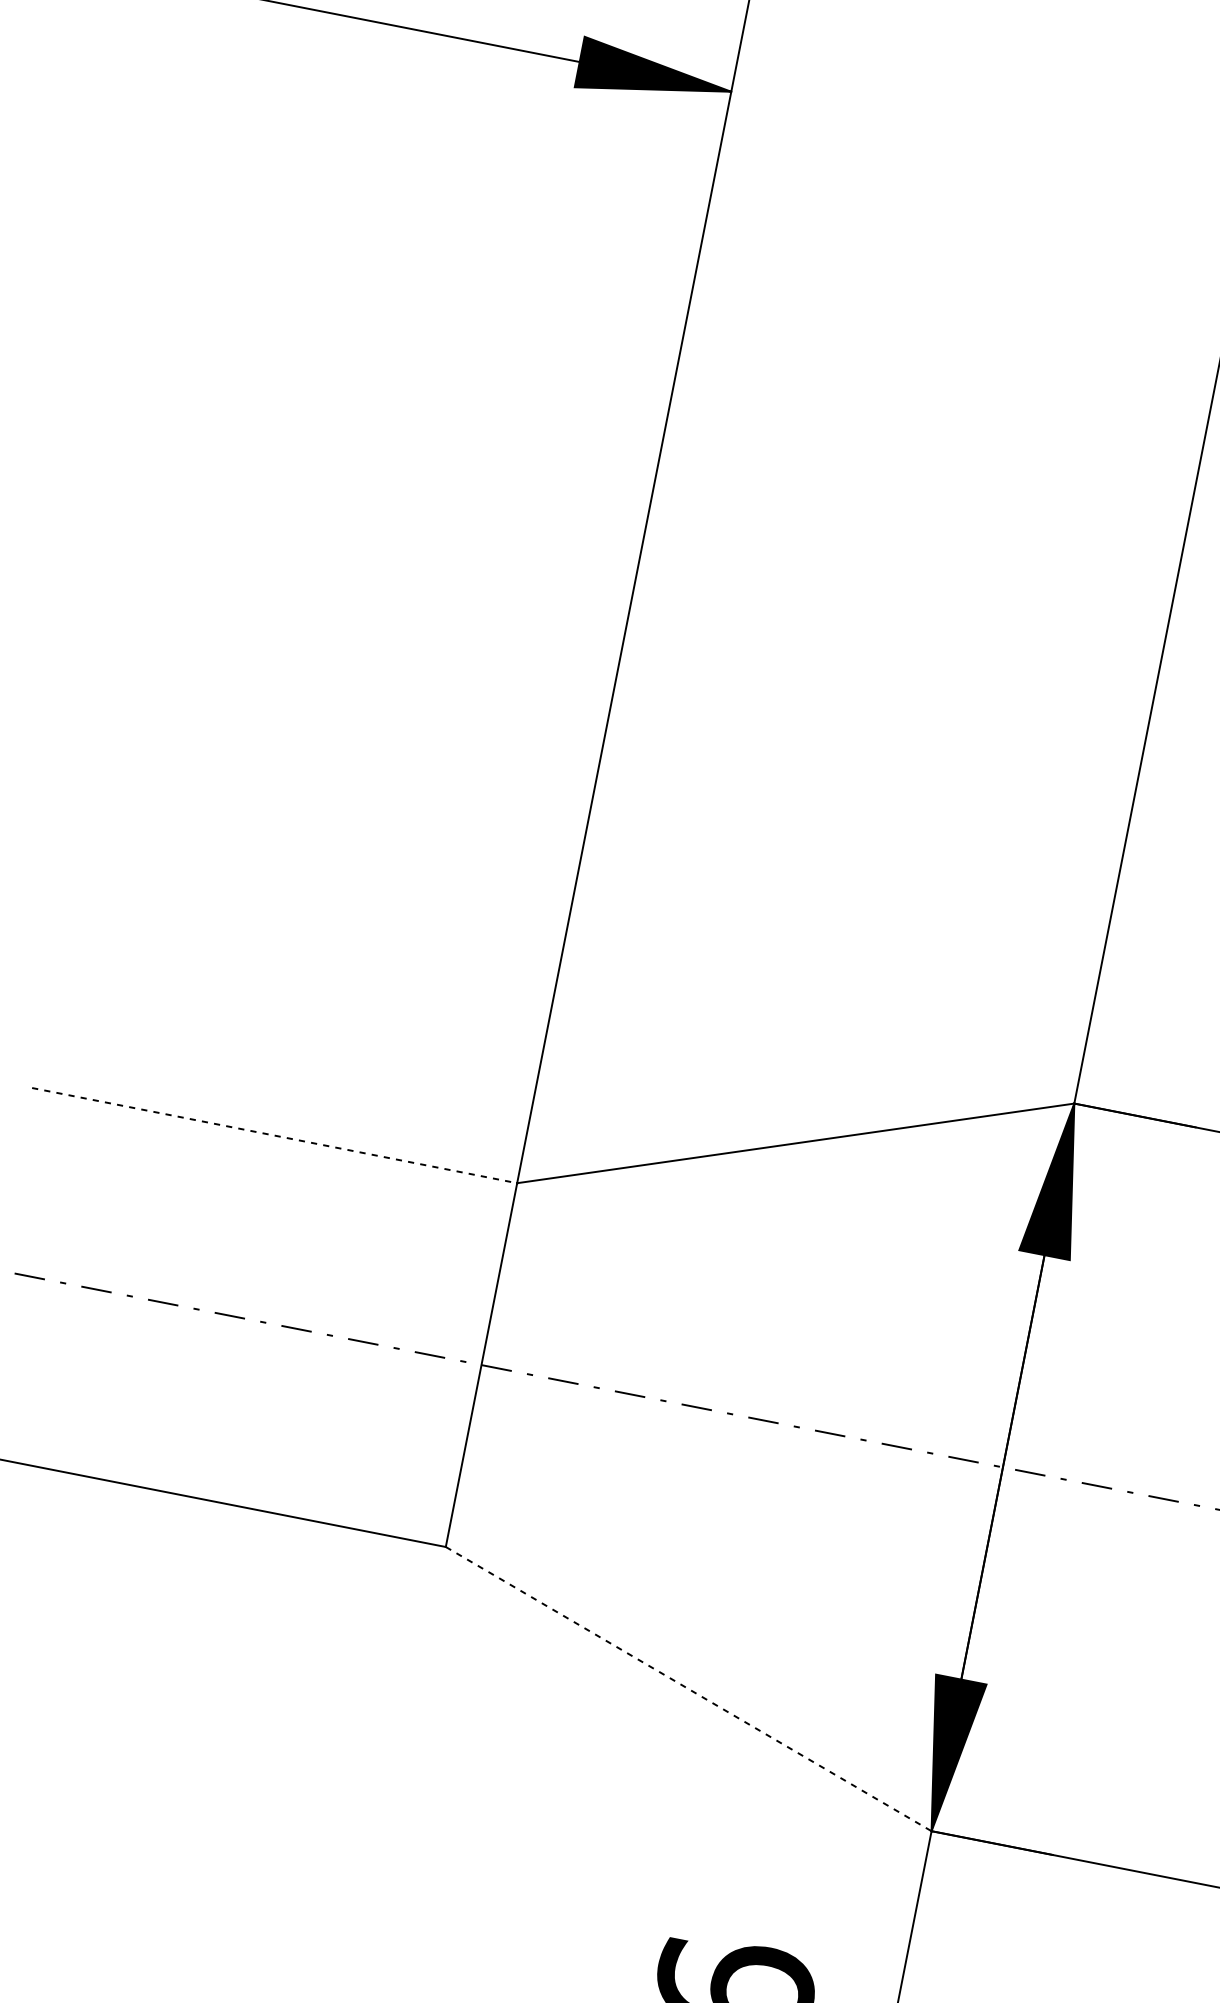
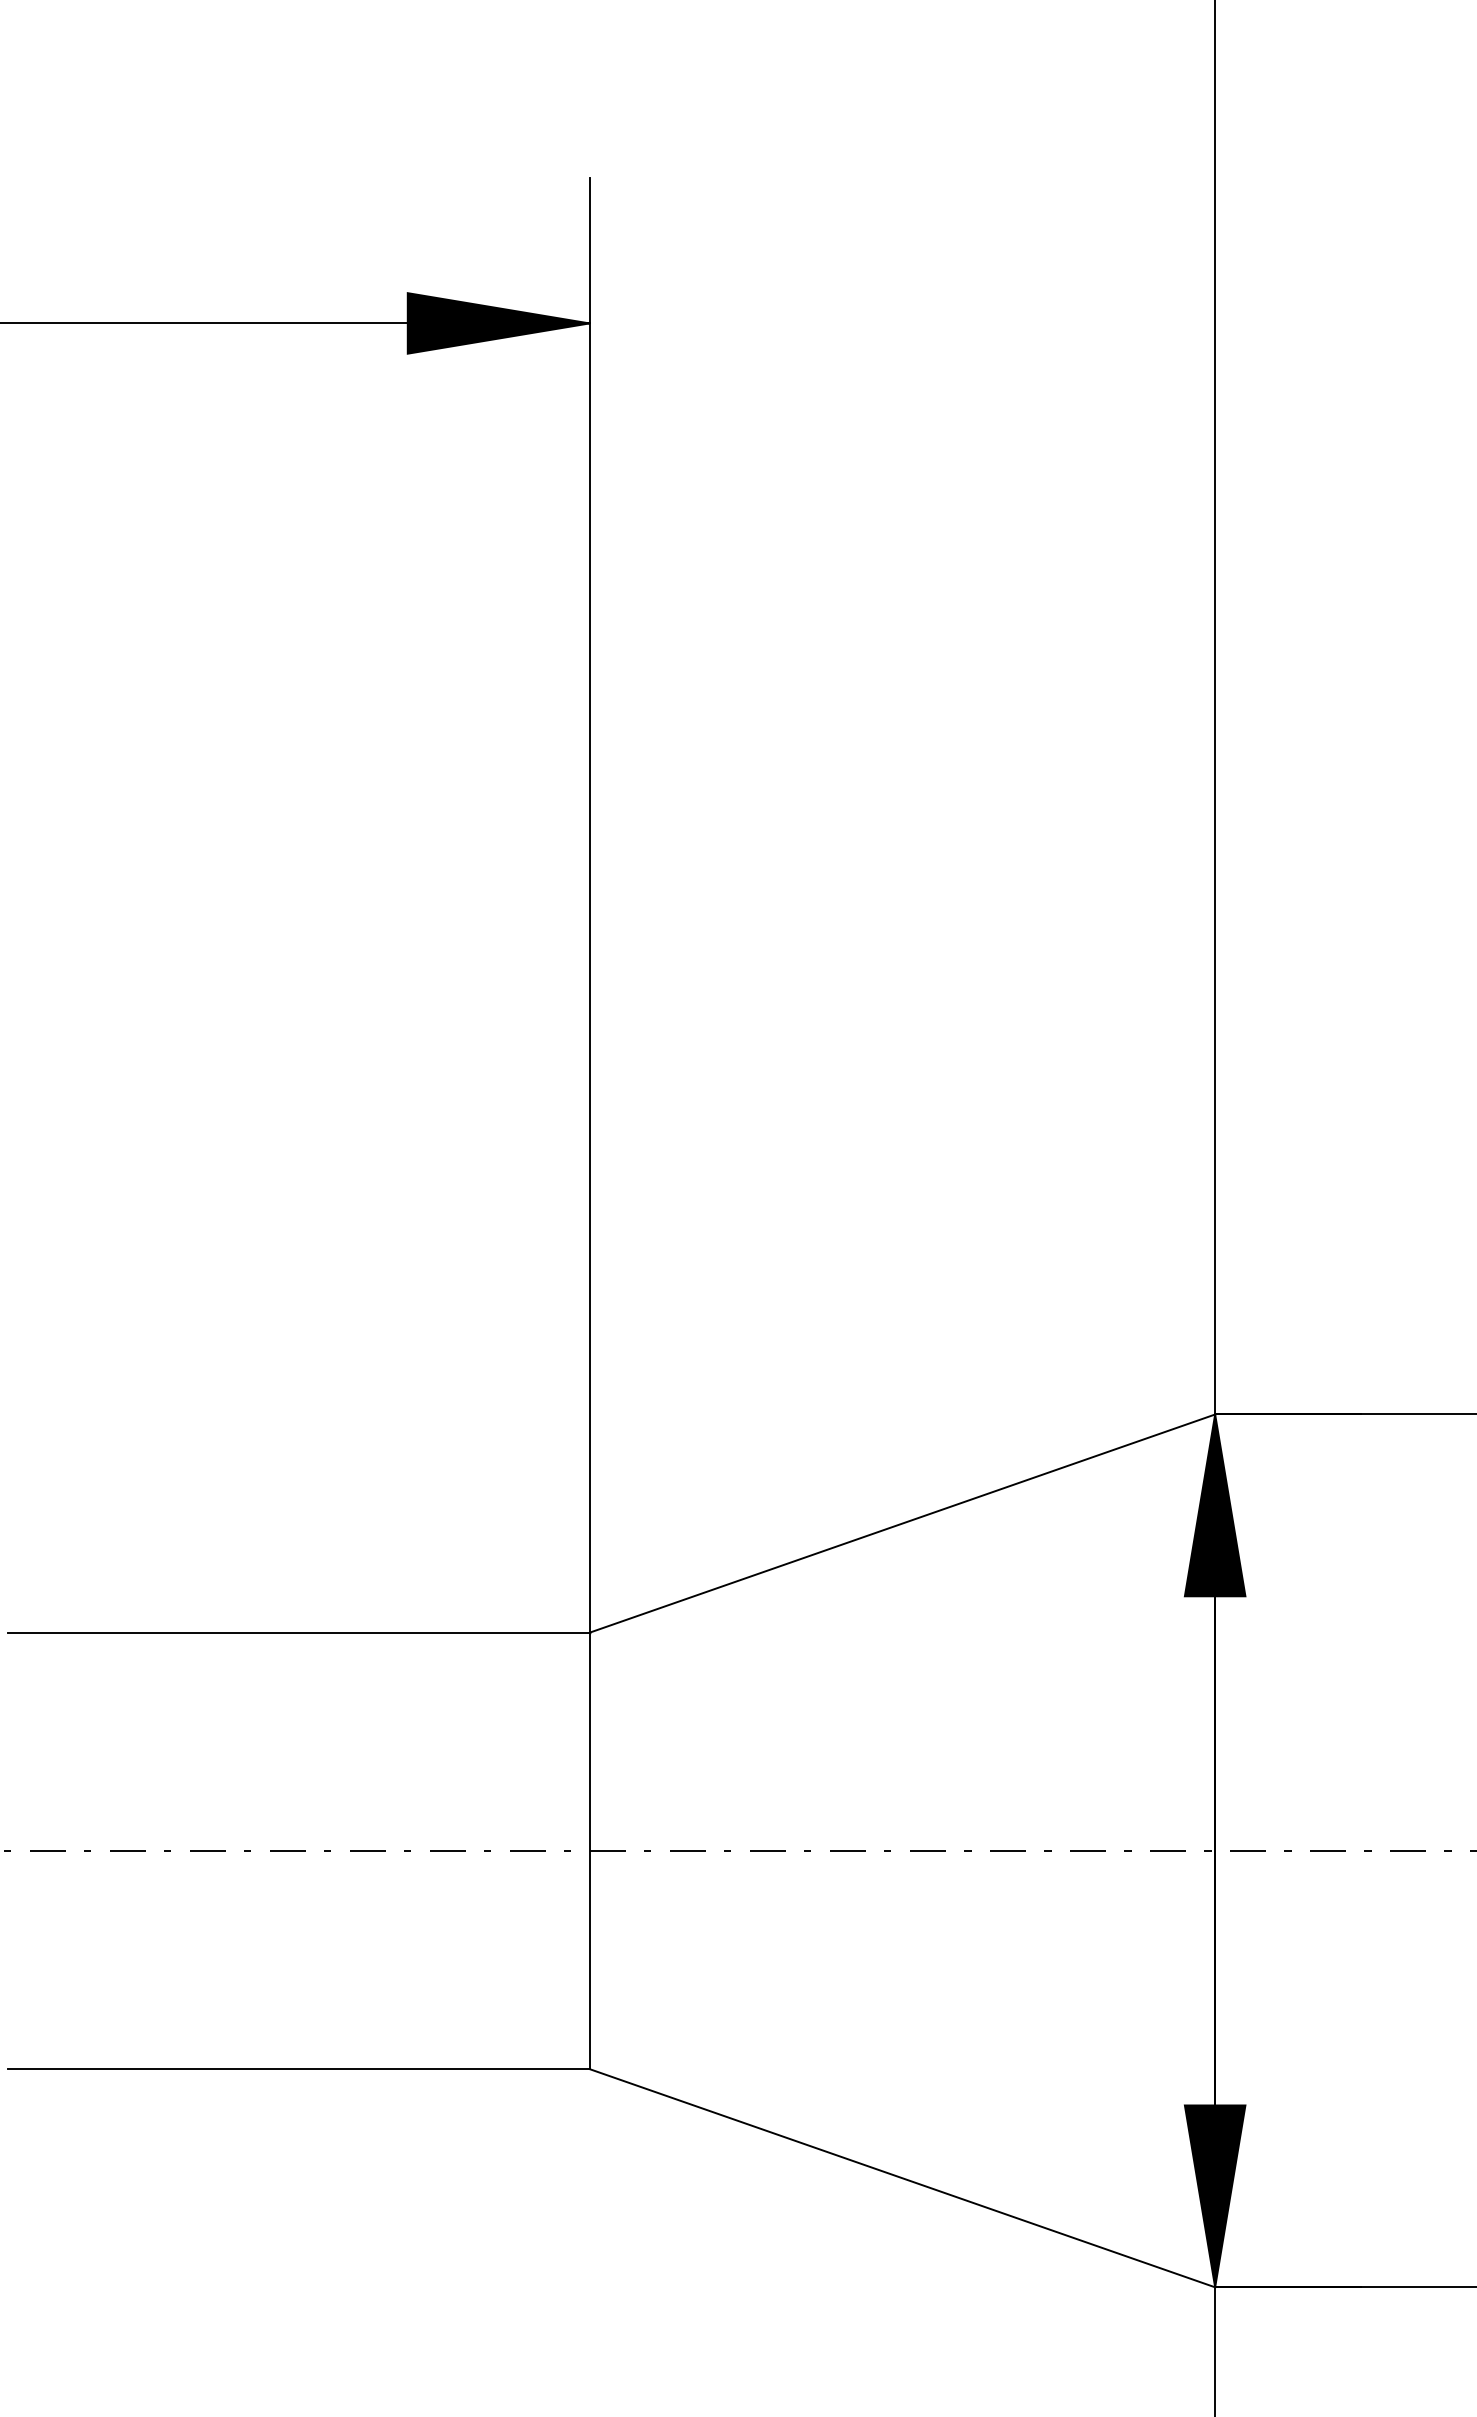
line: (274, 1135) -> (298, 1632), dashed -> solid
line: (688, 1689) -> (902, 2178), dashed -> solid

